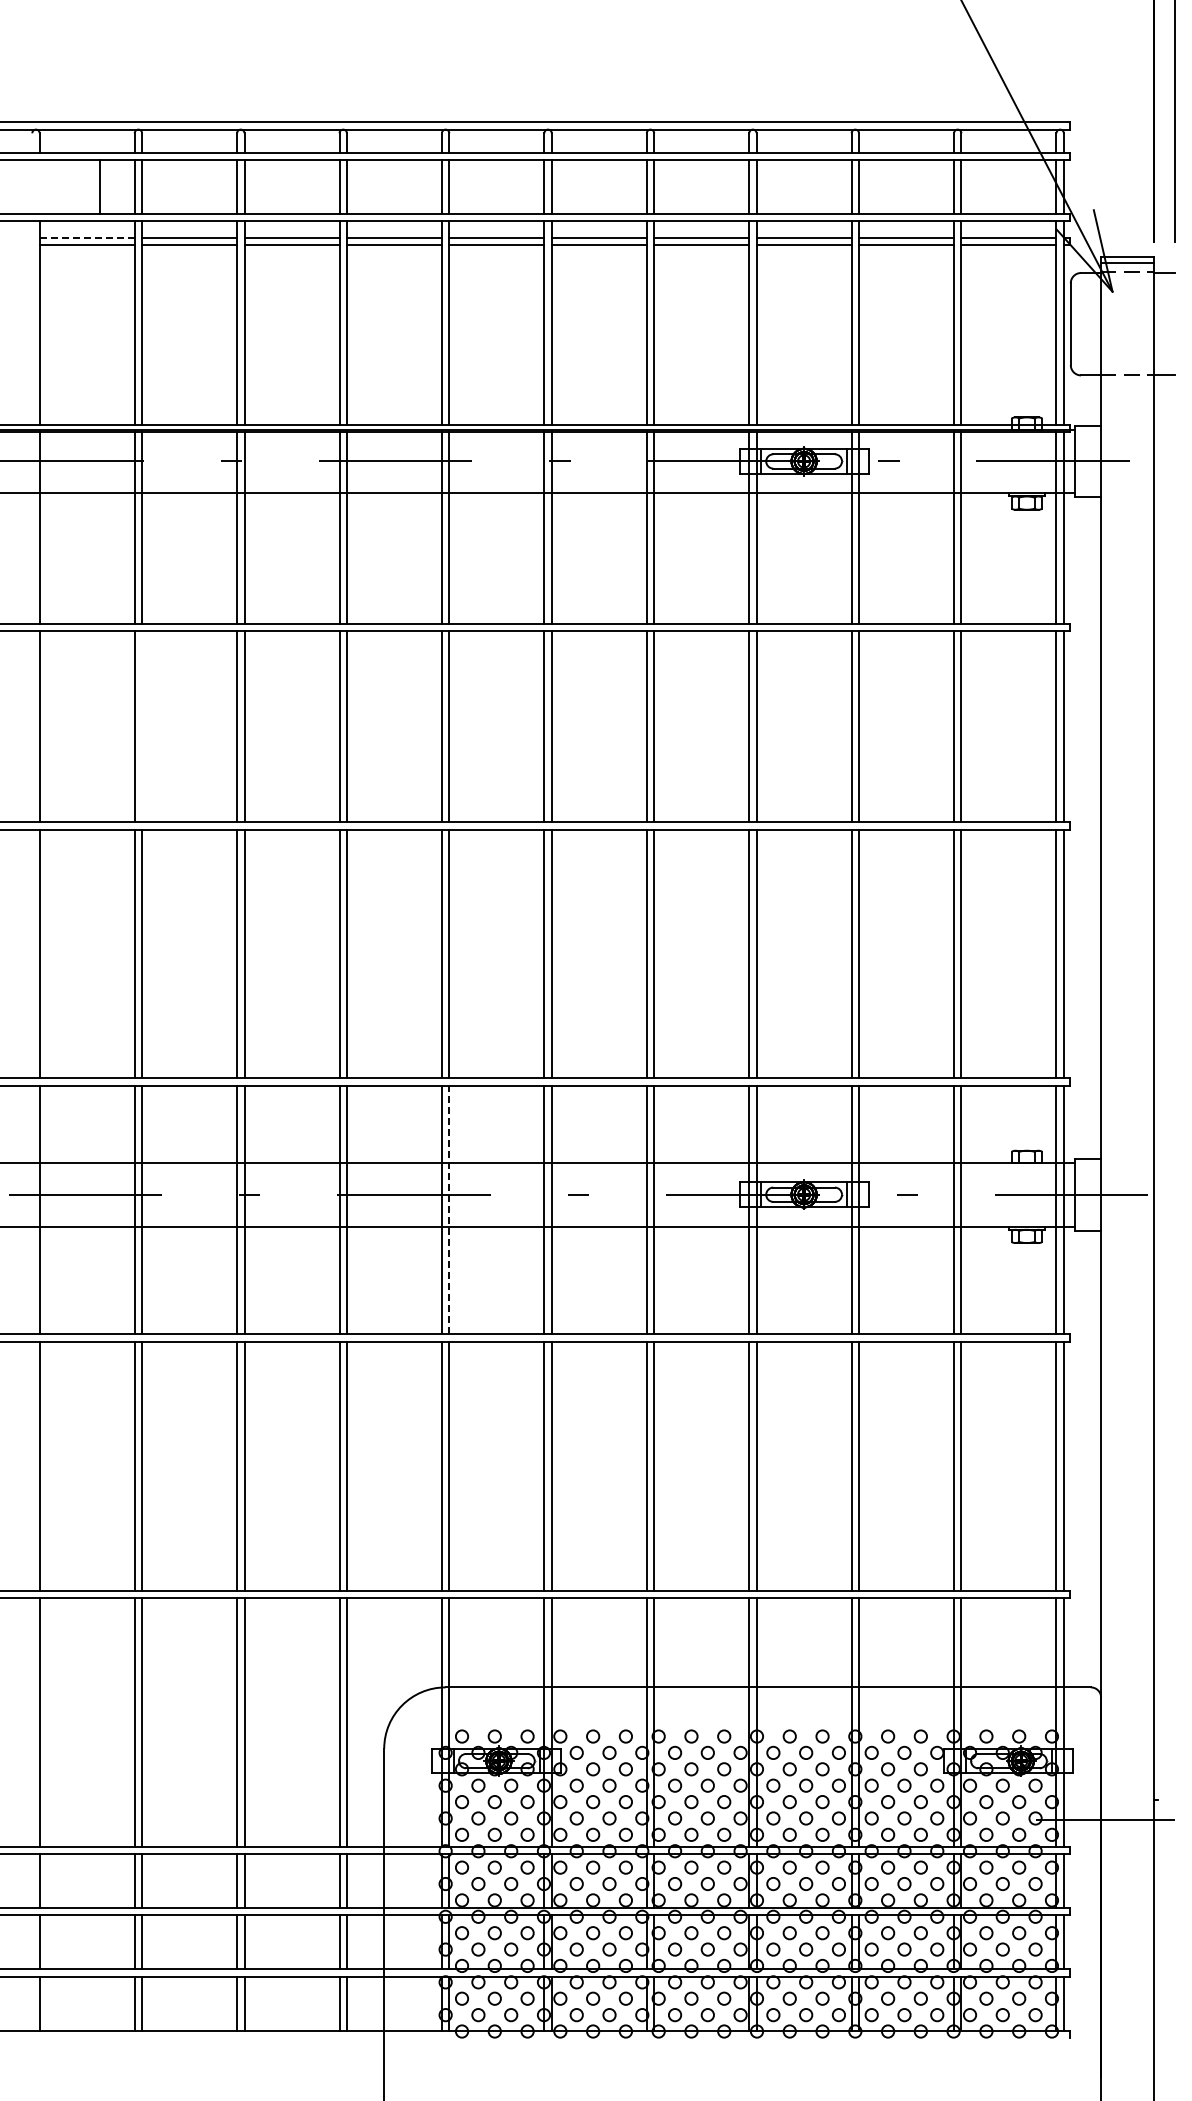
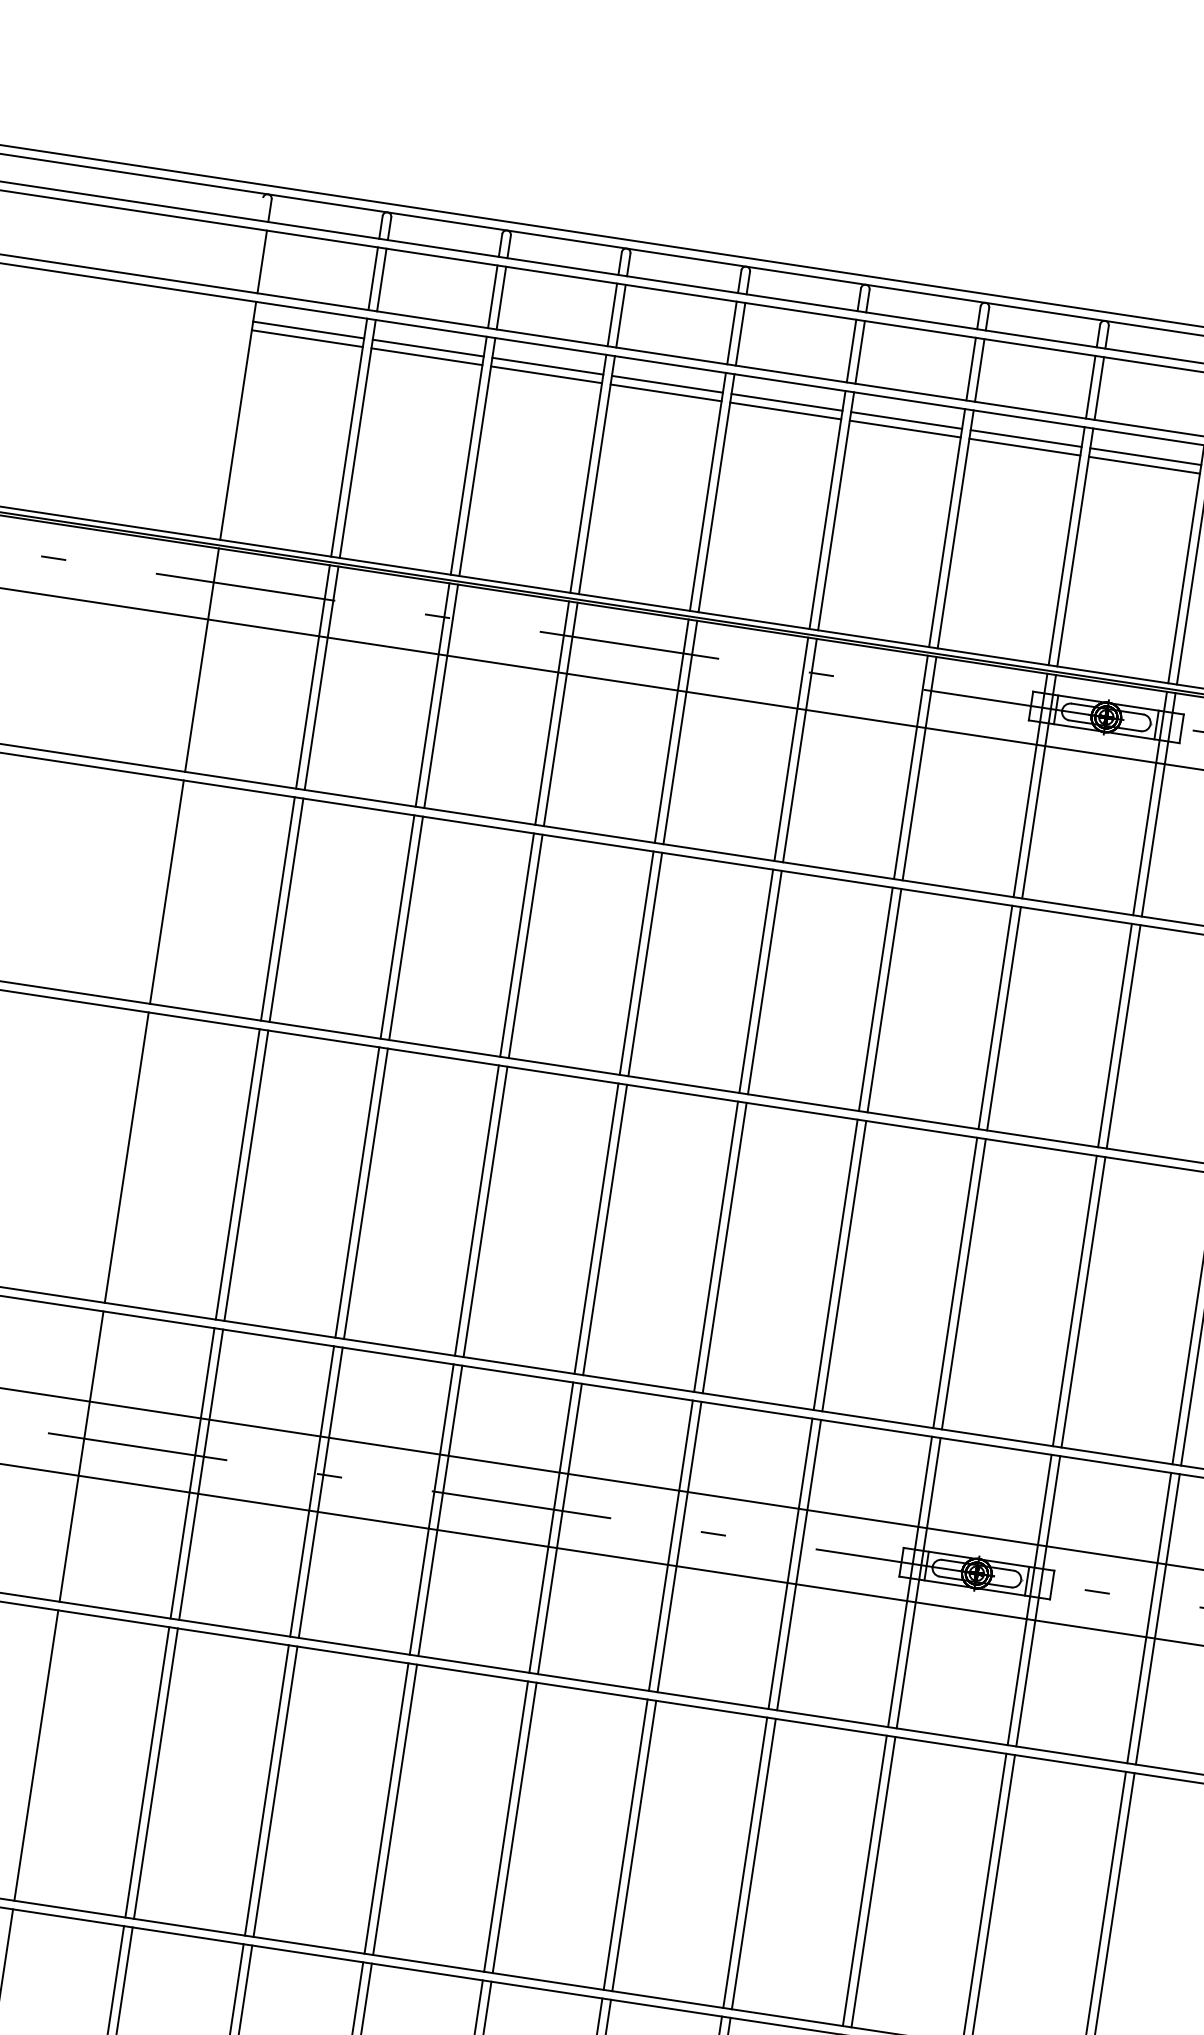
line: (99, 186) -> (262, 261), moved
line: (87, 238) -> (308, 330), dashed -> solid
line: (142, 726) -> (287, 910), added
line: (449, 1209) -> (560, 1528), dashed -> solid

